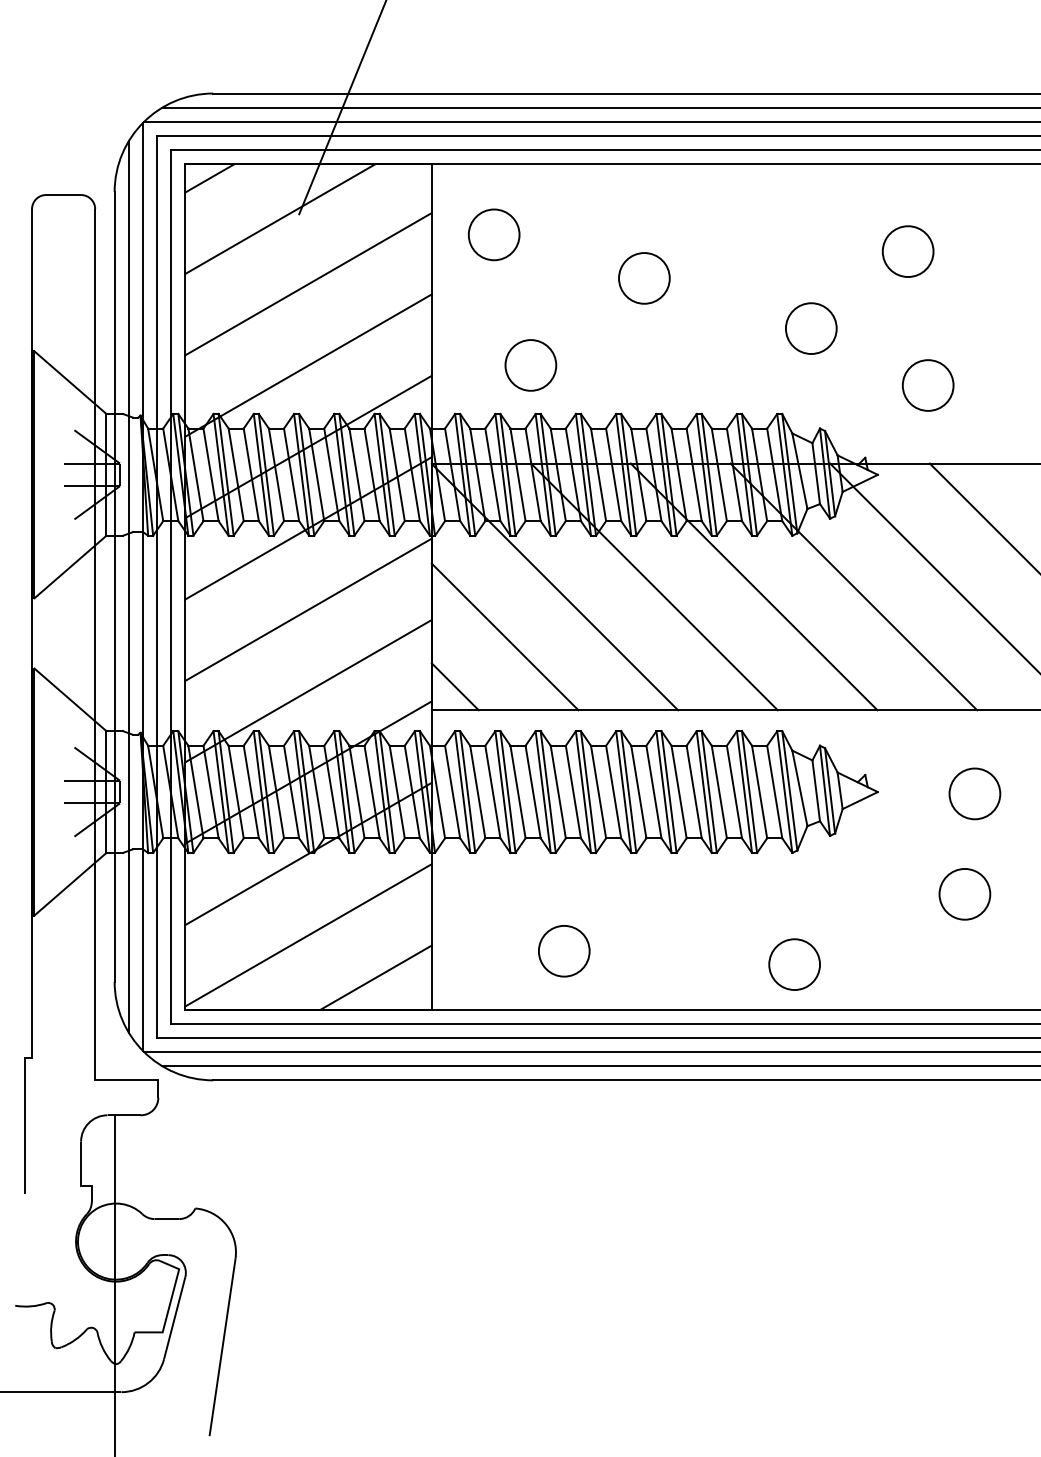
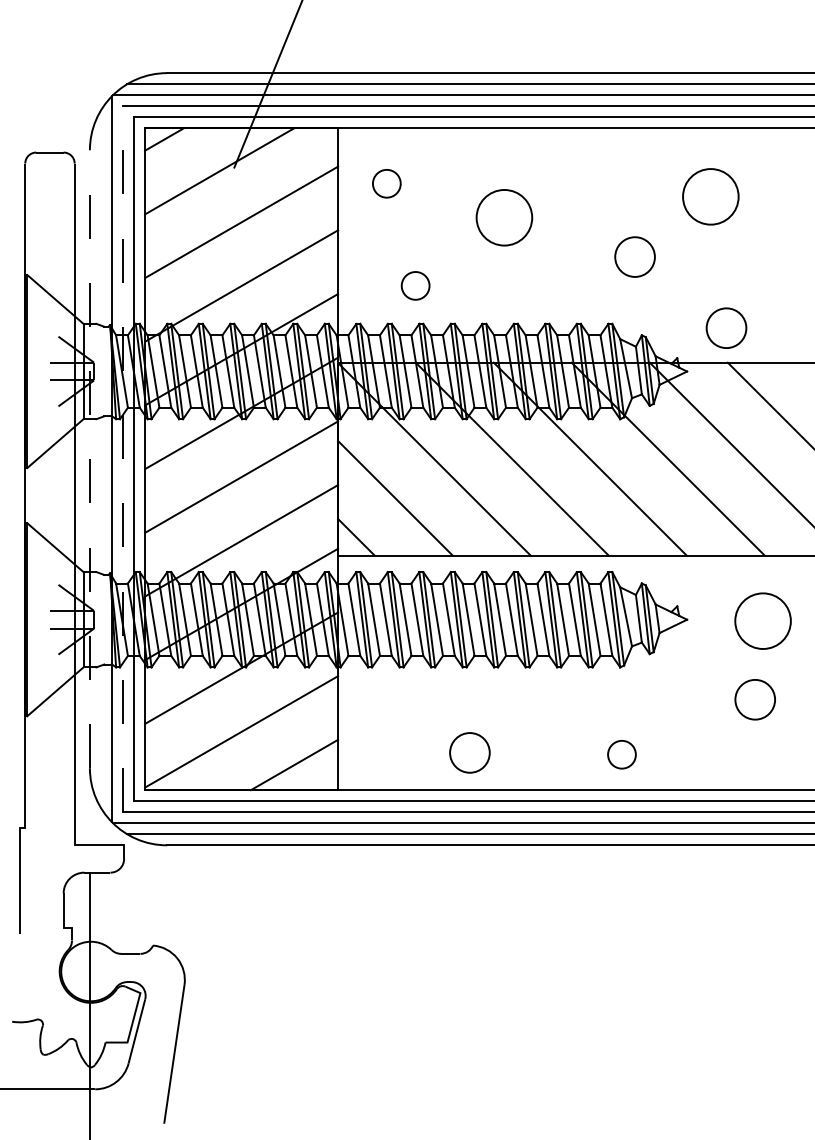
circle: (493, 234) -> (386, 183), size x0.7
circle: (907, 251) -> (710, 196), size x1.4
circle: (644, 278) -> (504, 217), size x1.4
circle: (530, 365) -> (415, 285), size x0.7
circle: (927, 385) -> (725, 328), moved
line: (114, 586) -> (89, 458), solid -> dashed
line: (128, 586) -> (100, 458), removed
line: (156, 586) -> (122, 458), solid -> dashed
circle: (974, 793) -> (762, 620), size x1.4
circle: (564, 951) -> (470, 753), moved
circle: (794, 964) -> (621, 754), size x0.7

